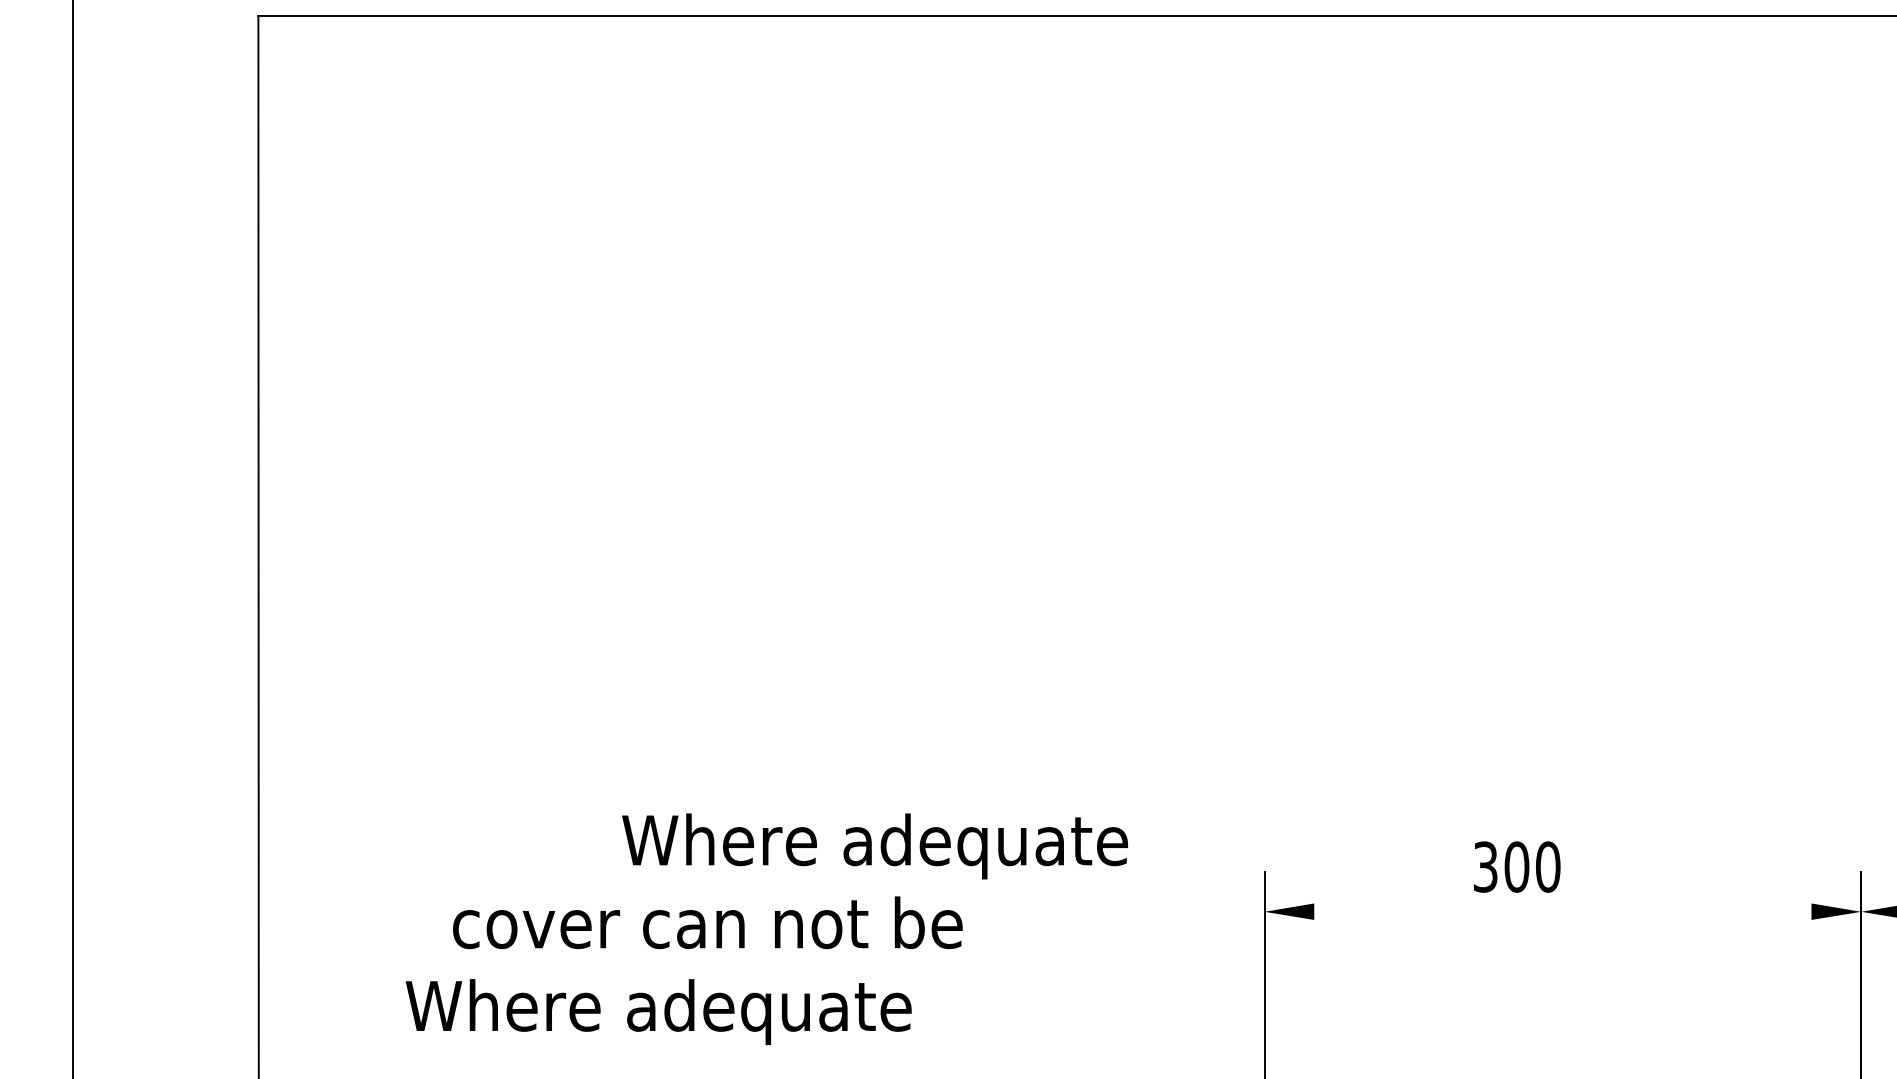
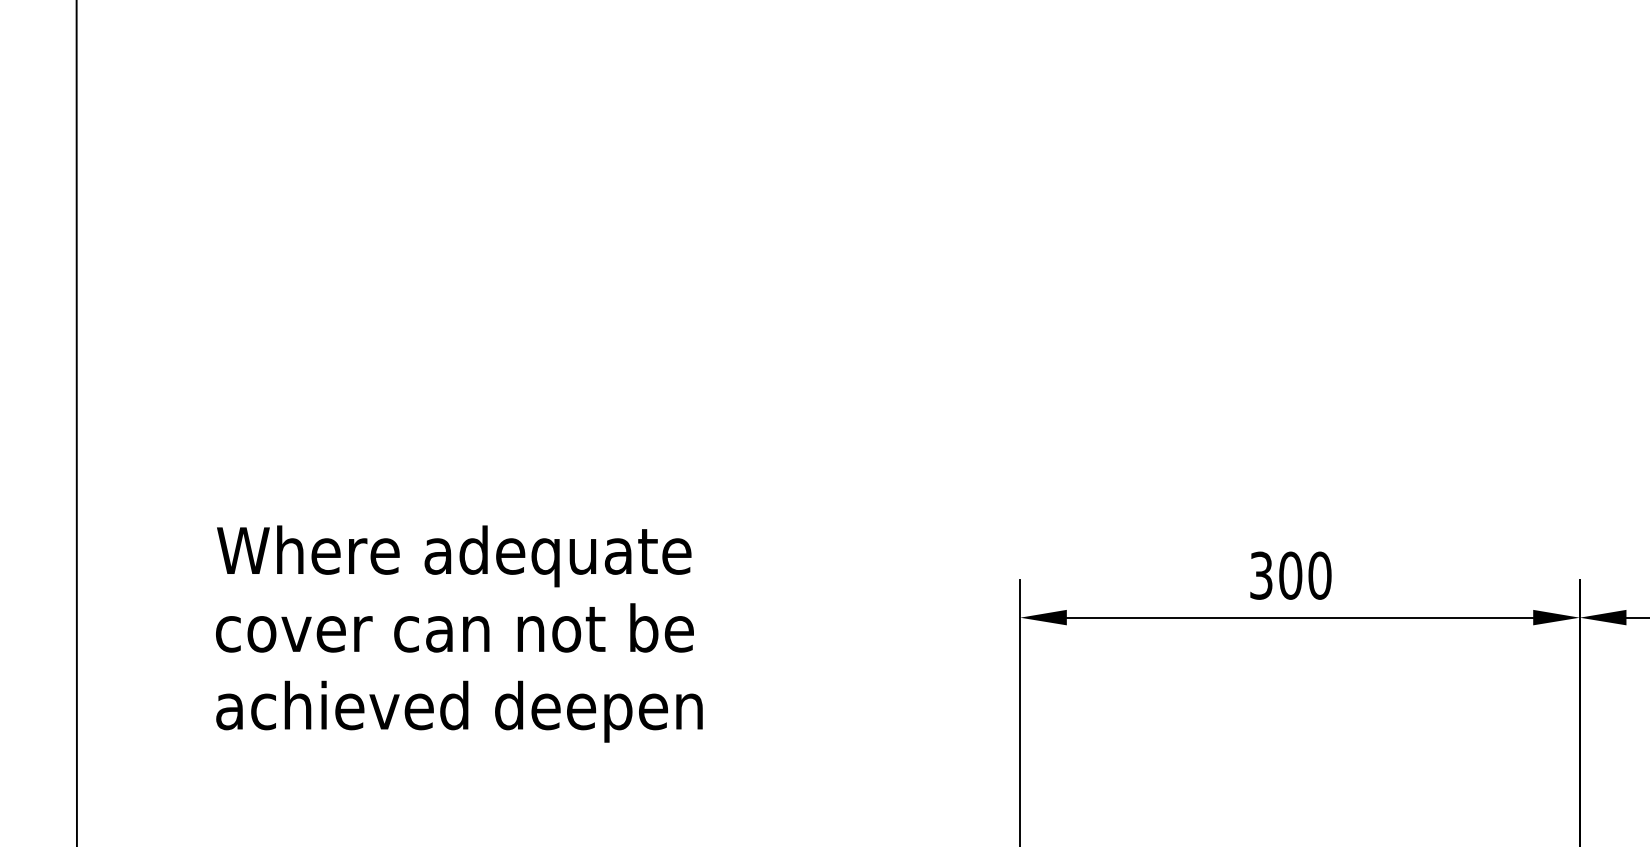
text: (874, 846) -> (453, 556), moved
text: (1517, 866) -> (1291, 575), moved
line: (1562, 911) -> (1299, 617), added
text: (707, 922) -> (454, 627), moved
text: (665, 1012) -> (458, 712), Where adequate -> achieved deepen

